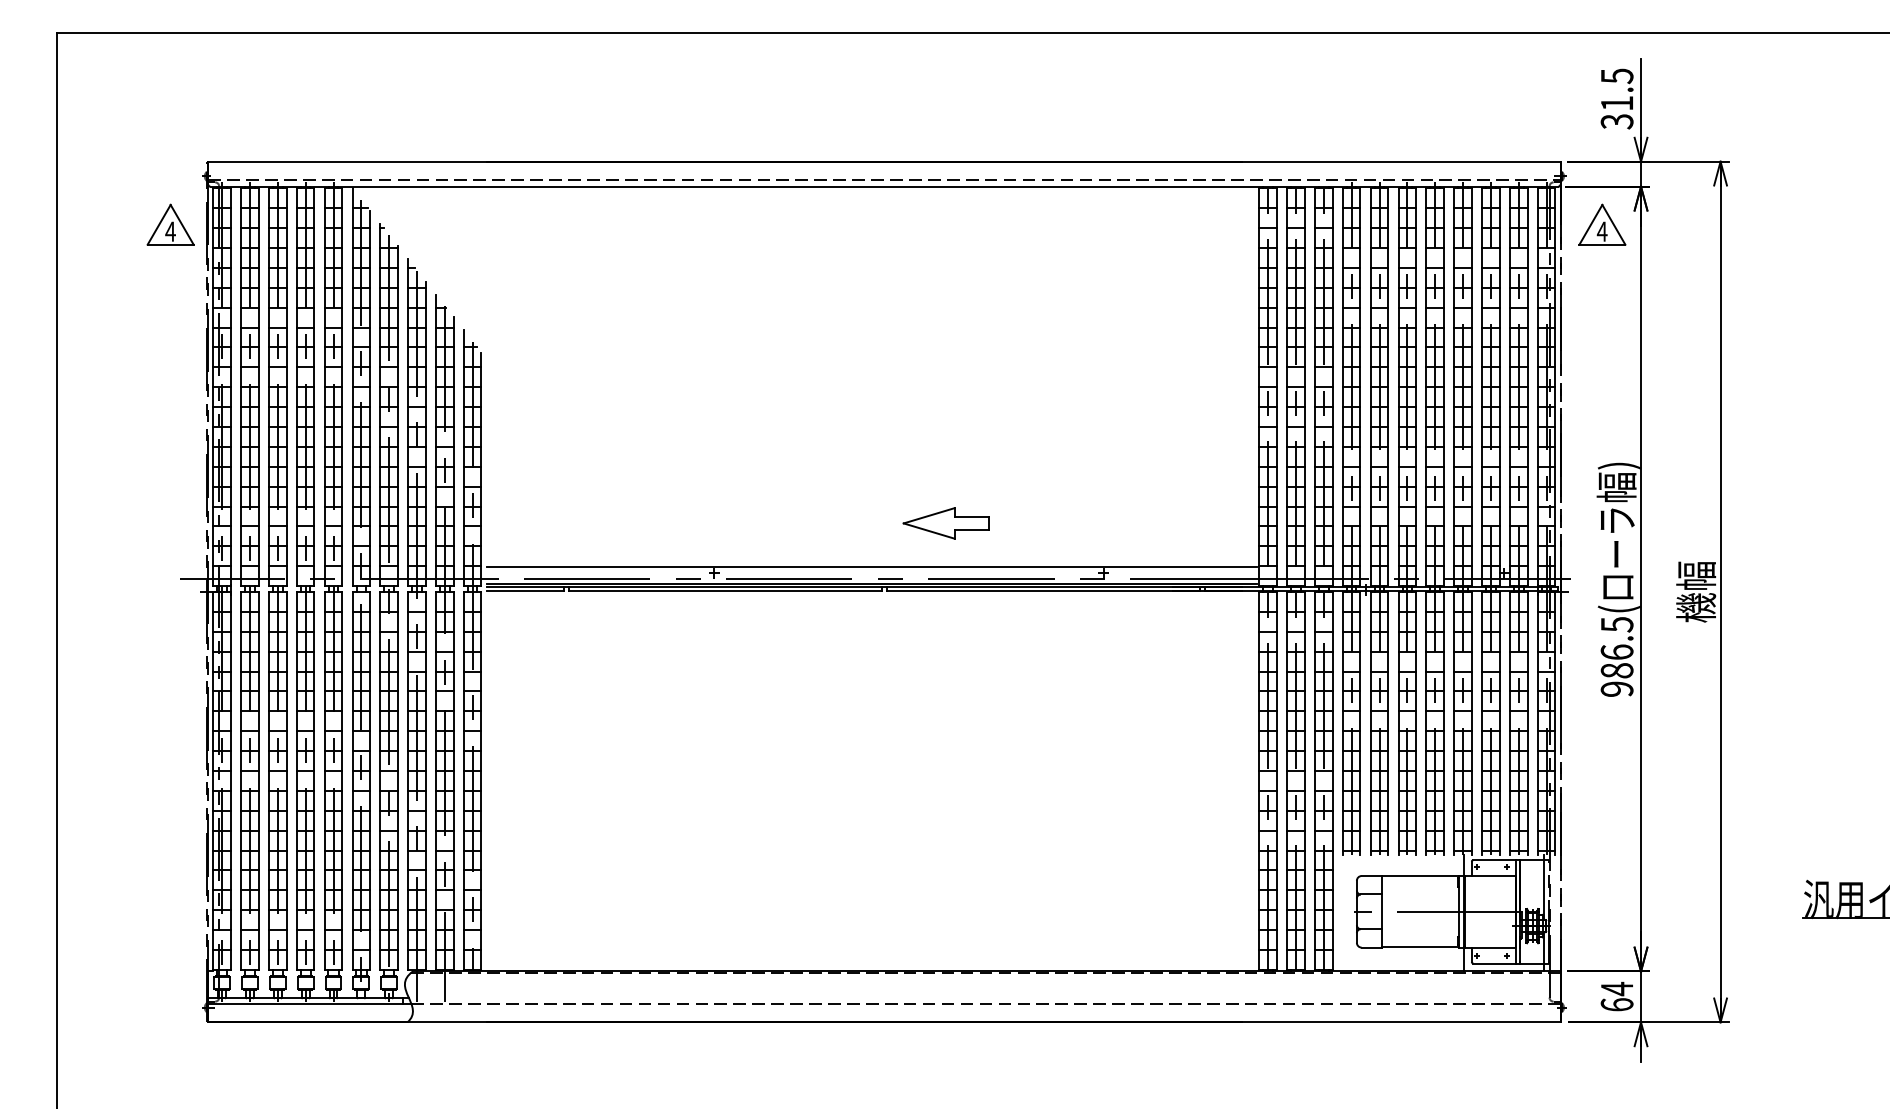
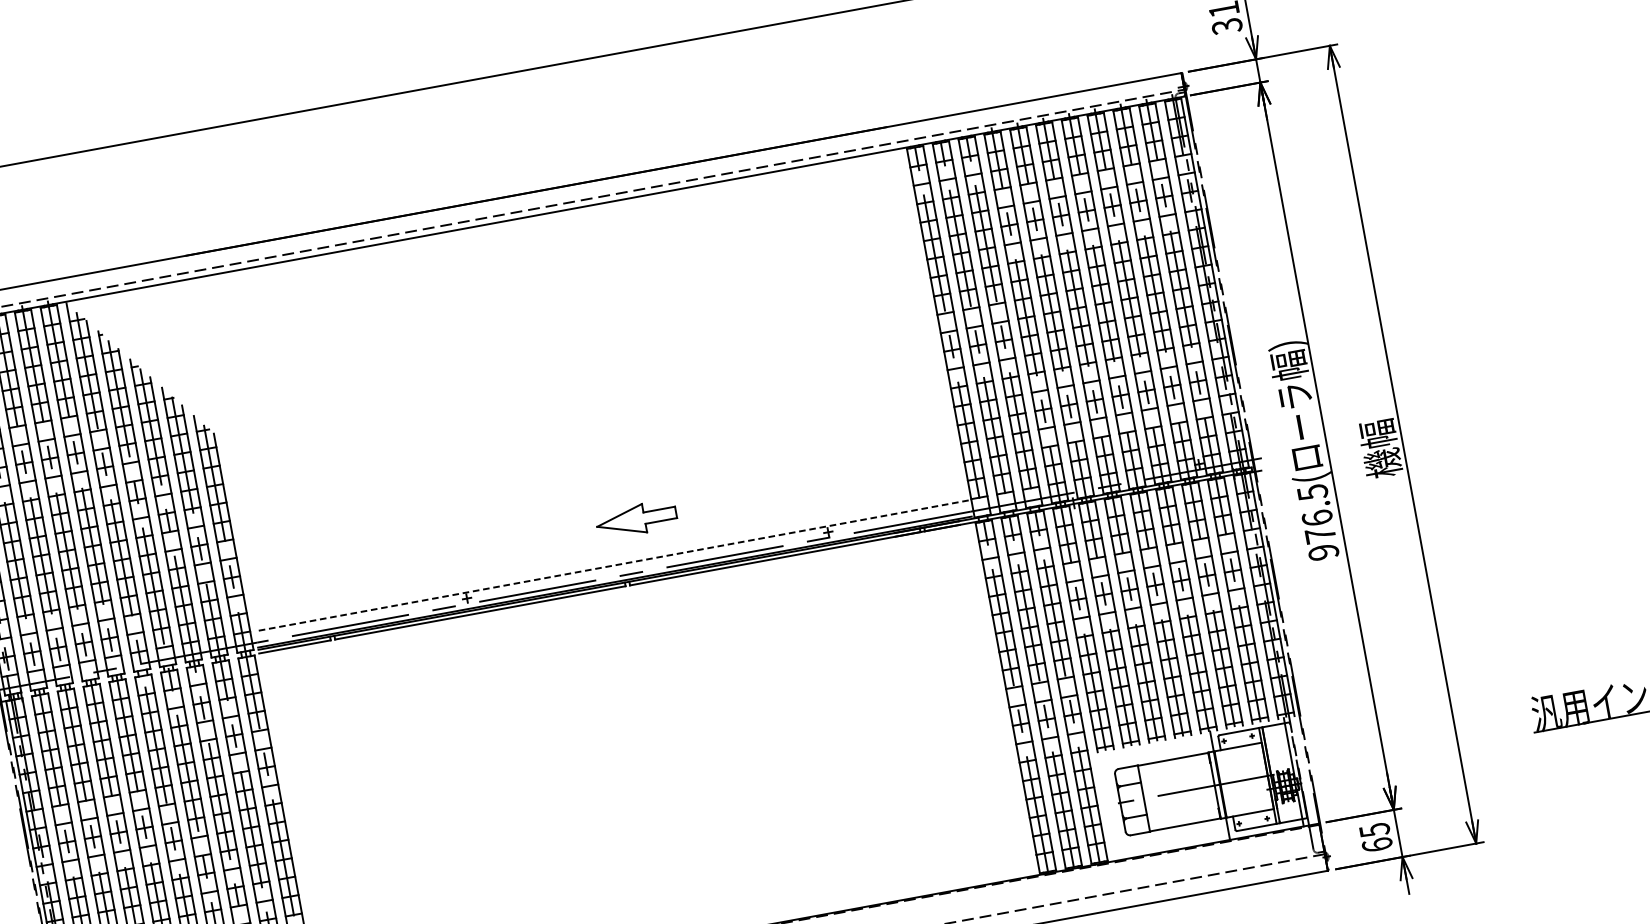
part: (1602, 224) -> (1231, 124), removed
part: (945, 523) -> (635, 519), moved
line: (871, 566) -> (611, 565), solid -> dashed
text: (1616, 670) -> (1319, 535), 986.5( -> 976.5(
text: (1617, 988) -> (1374, 829), 64 -> 65

